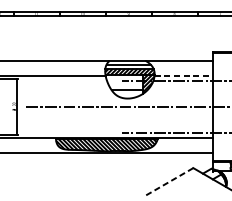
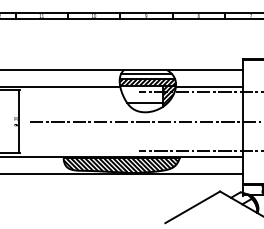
line: (184, 75) -> (209, 86), dashed -> solid
line: (169, 182) -> (192, 207), dashed -> solid

